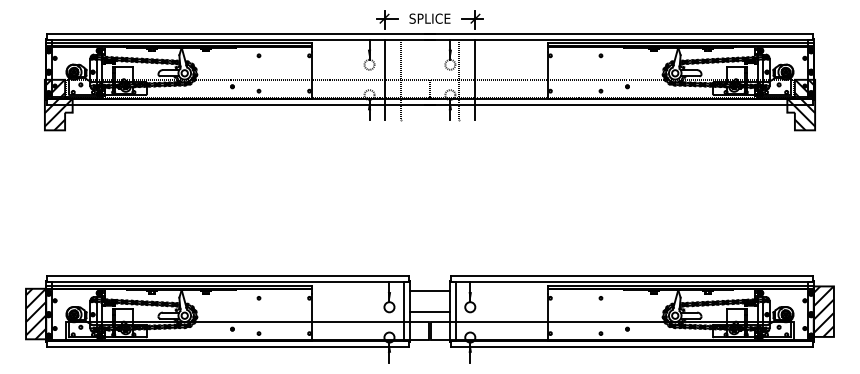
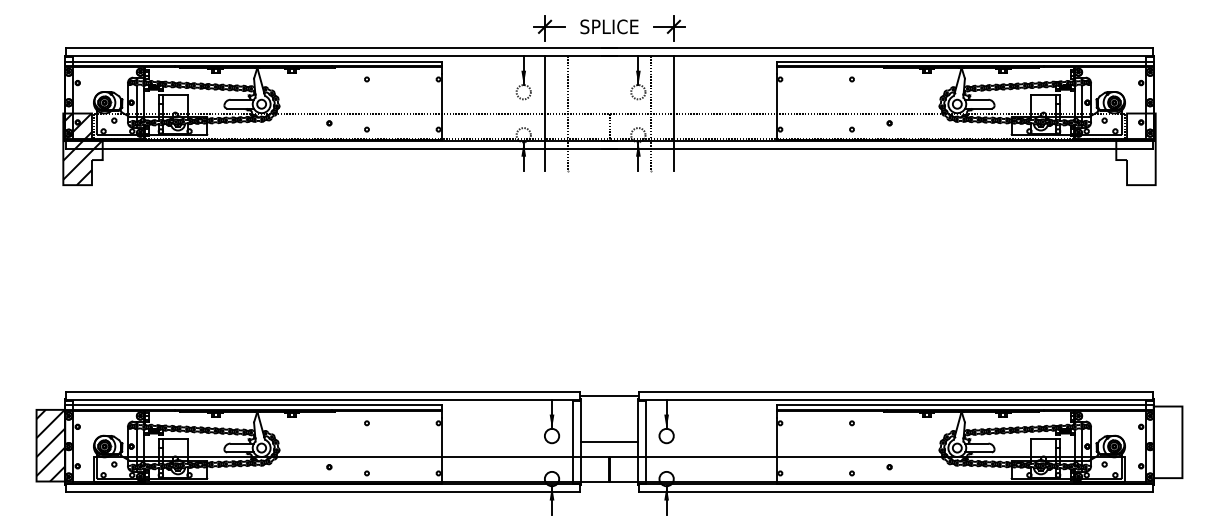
hatch: (800, 105) -> (1135, 149), removed
line: (430, 291) -> (609, 395), moved
hatch: (823, 311) -> (1167, 442), removed

